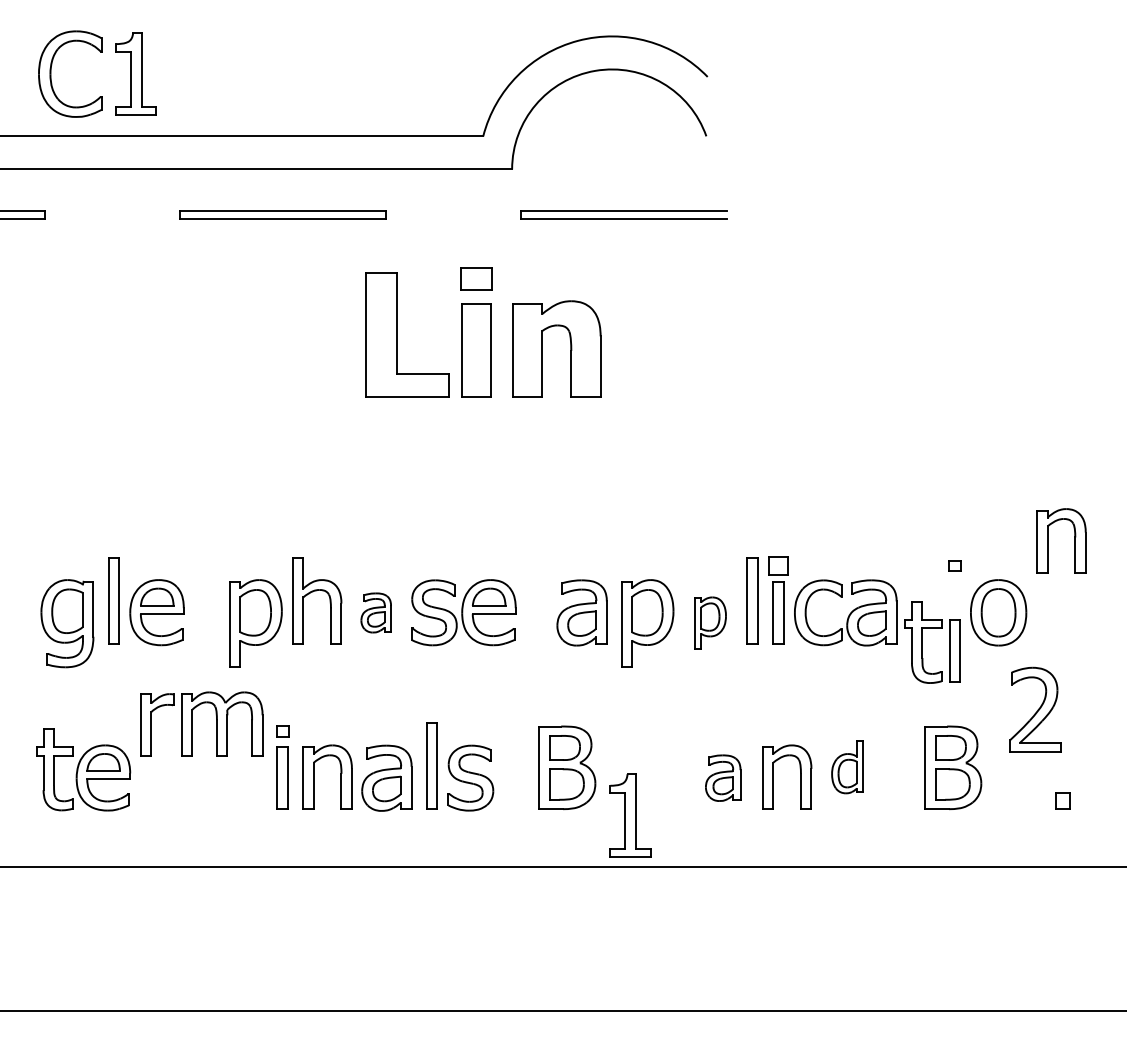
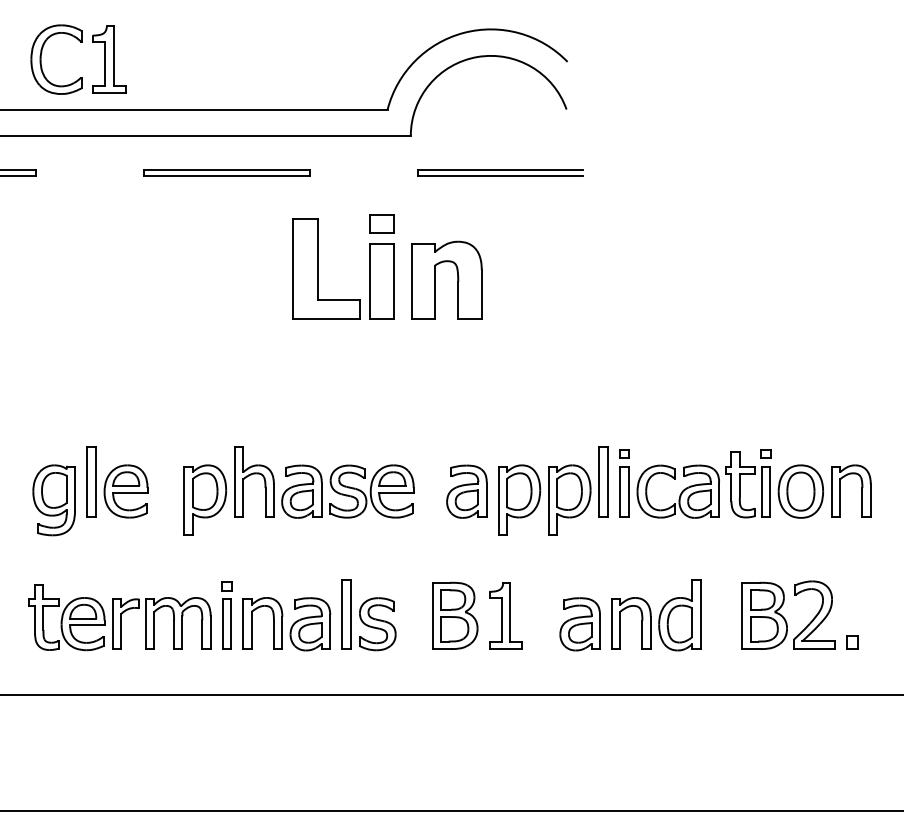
part: (1048, 540) -> (840, 490), moved
part: (778, 565) -> (624, 453), size x0.62
part: (375, 612) -> (301, 491), size x1.67
part: (710, 623) -> (569, 500), size x1.67
part: (922, 642) -> (739, 484), moved
part: (1035, 709) -> (814, 614), moved
part: (192, 723) -> (154, 622), moved
part: (847, 766) -> (679, 614), size x1.67
part: (722, 777) -> (579, 623), size x1.43
part: (630, 815) -> (505, 615), moved

